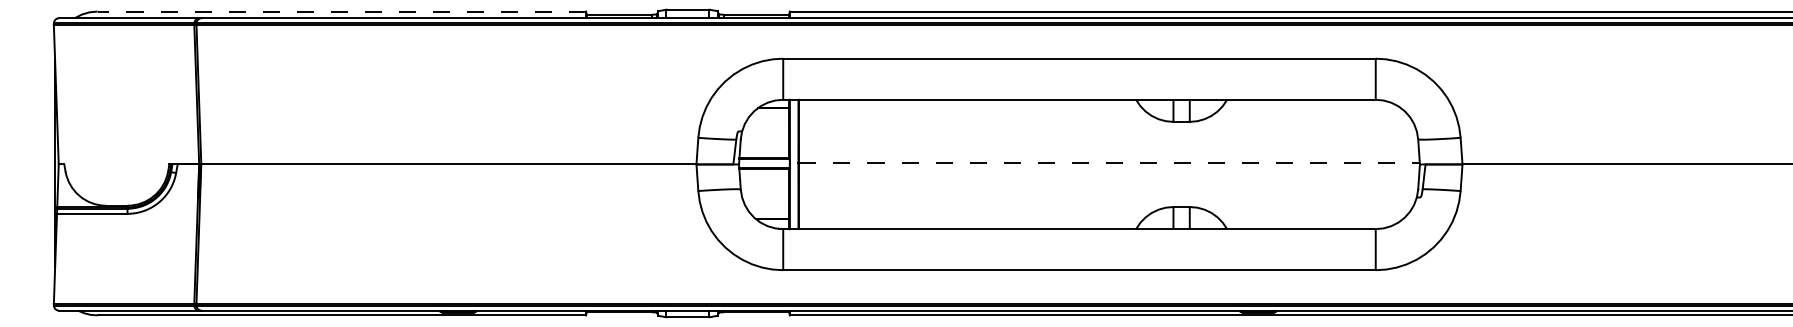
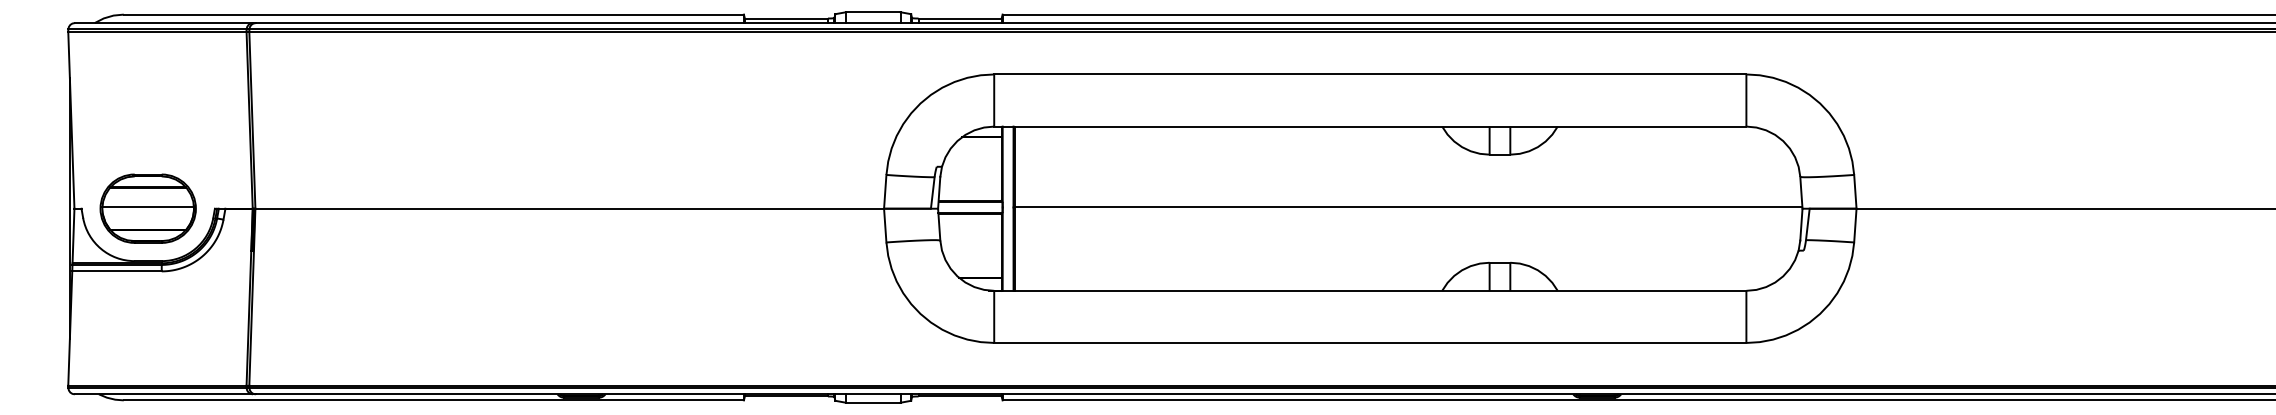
line: (341, 11) -> (433, 14), dashed -> solid
line: (1109, 163) -> (1408, 207), dashed -> solid
part: (116, 164) -> (147, 208), added

